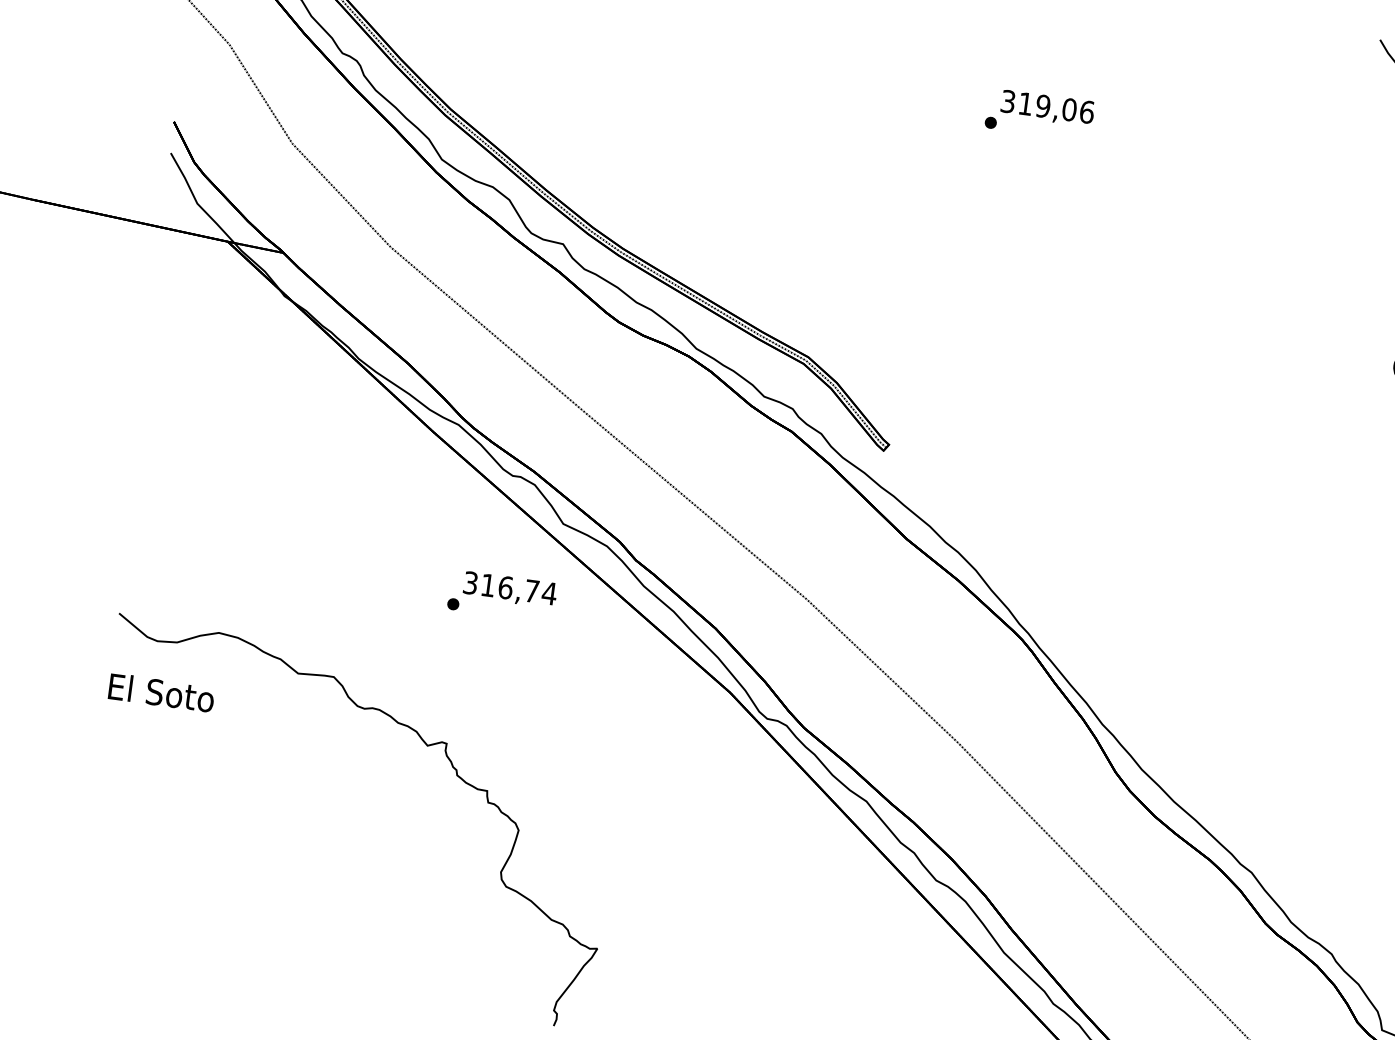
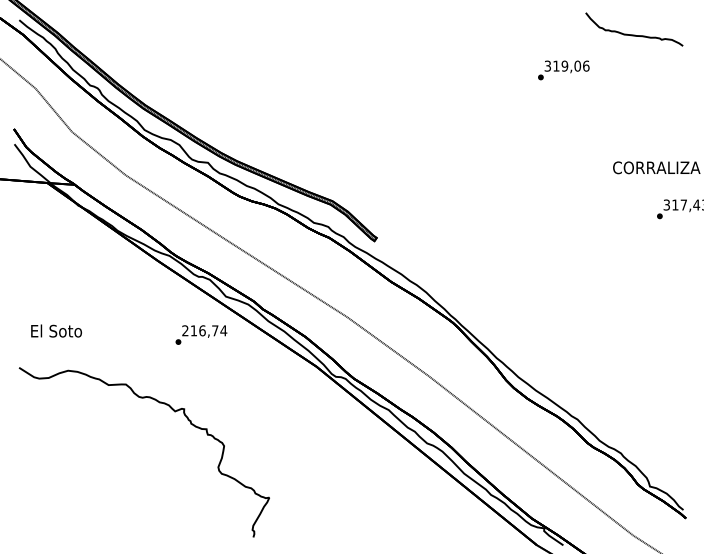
text: (1039, 114) -> (563, 70), moved
text: (470, 584) -> (185, 331), 316,74 -> 216,74
text: (161, 691) -> (56, 330), moved

